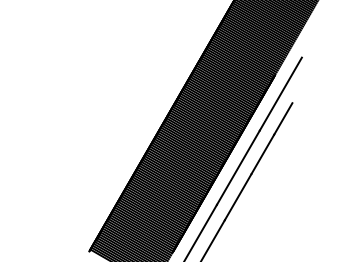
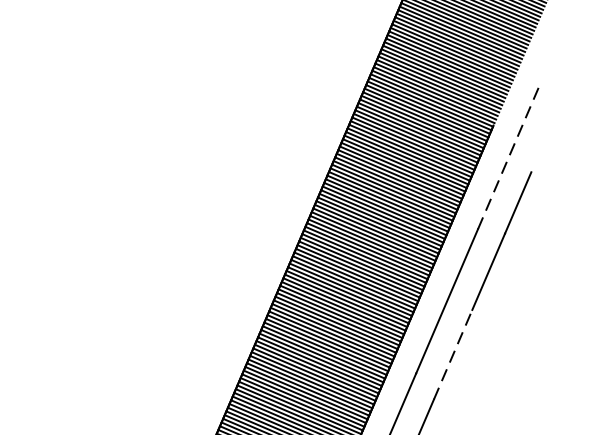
line: (281, 93) -> (509, 157), solid -> dashed
line: (238, 197) -> (453, 355), solid -> dashed

